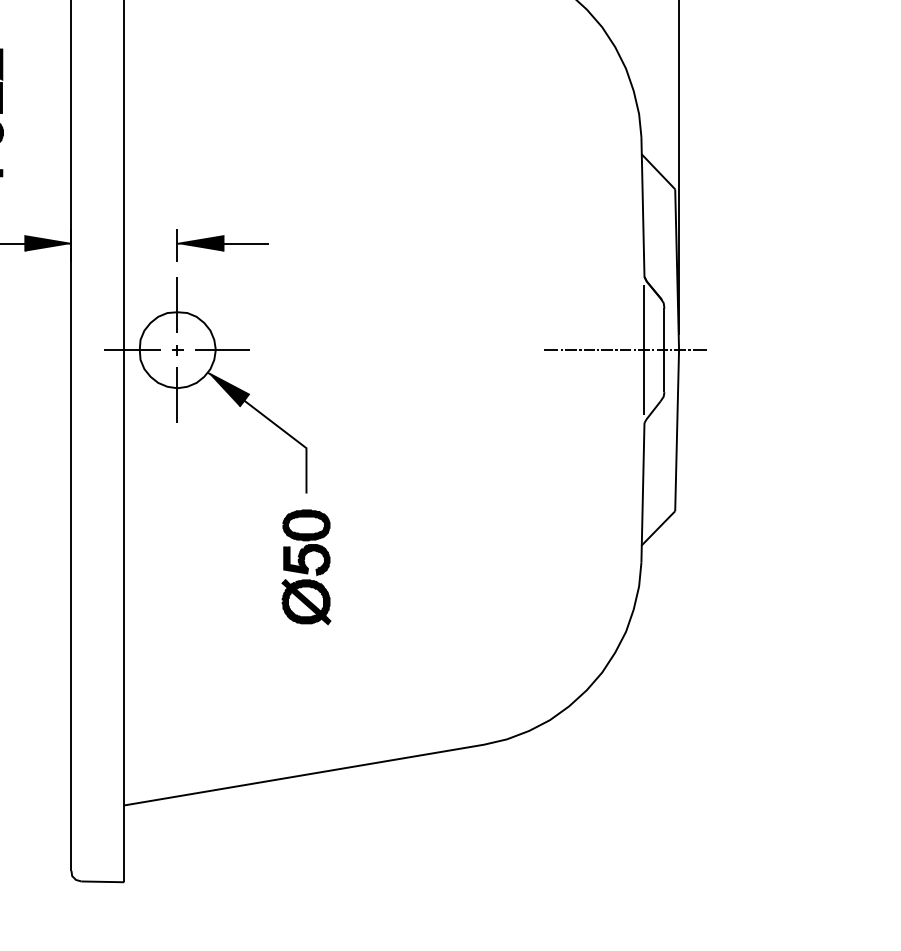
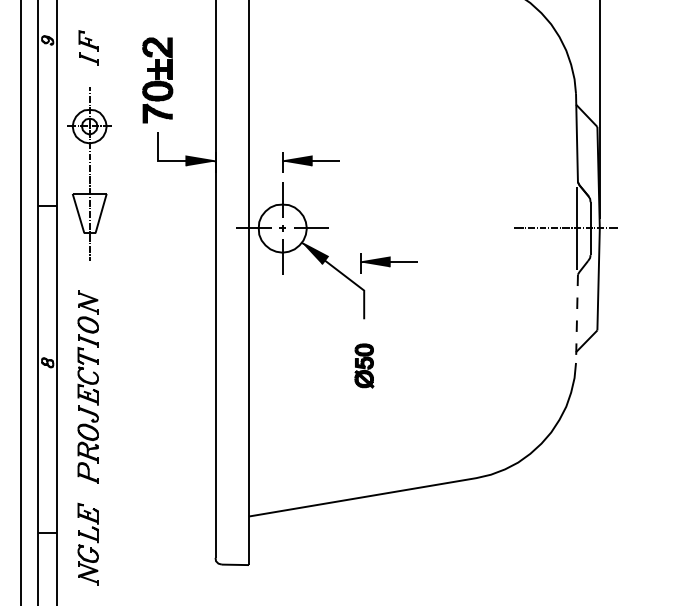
part: (344, 405) -> (388, 263), added
line: (642, 493) -> (576, 319), solid -> dashed
part: (306, 566) -> (364, 365), size x0.6

